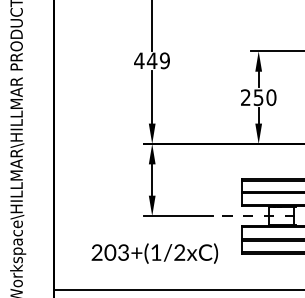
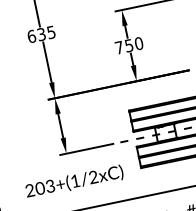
text: (151, 60) -> (41, 34), 449 -> 635
text: (245, 97) -> (119, 47), 250 -> 750

